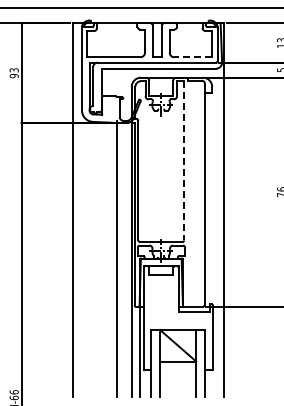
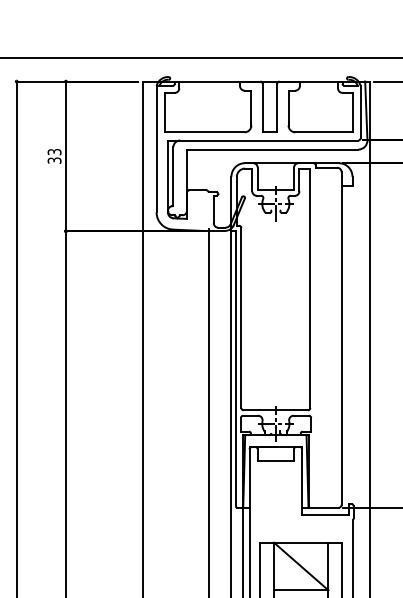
line: (193, 57) -> (324, 132), dashed -> solid
text: (13, 75) -> (53, 159), 93 -> 33
line: (184, 160) -> (310, 287), dashed -> solid

